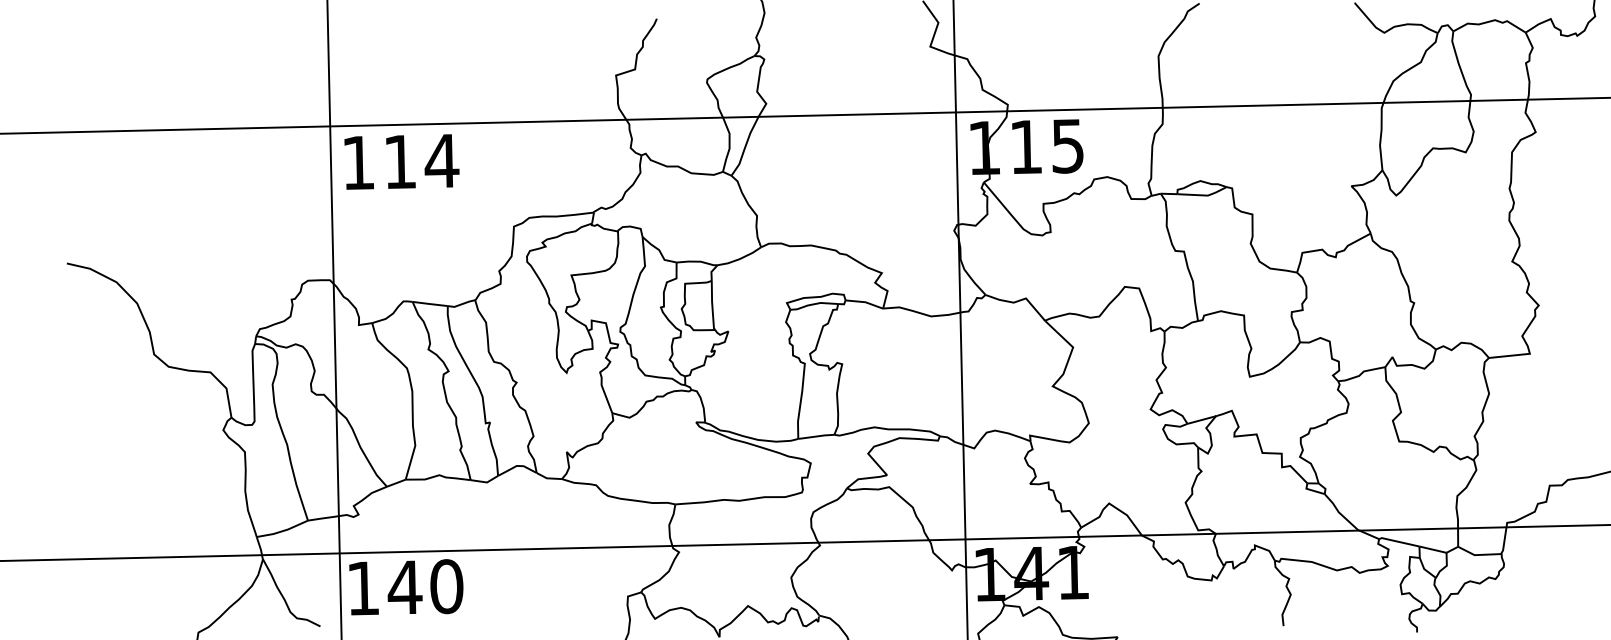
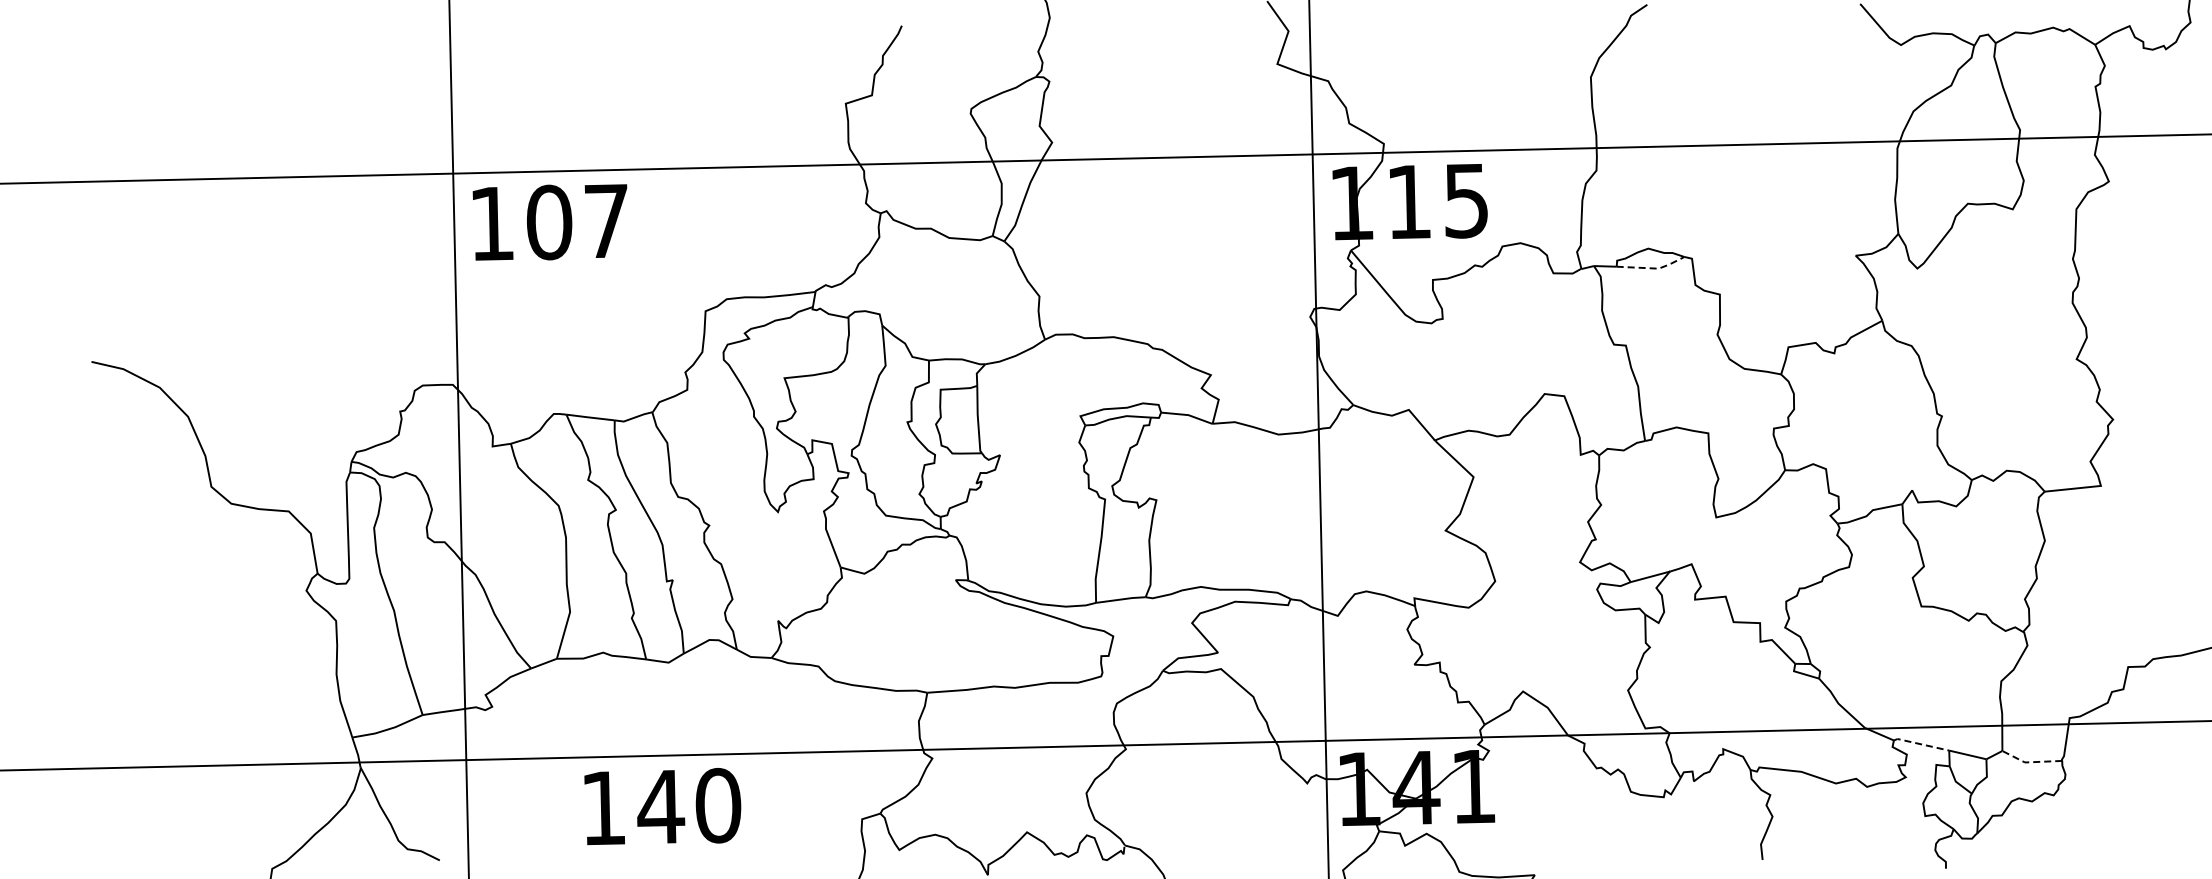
text: (421, 162) -> (578, 222), 114 -> 107
line: (1203, 195) -> (1652, 268), solid -> dashed
line: (1398, 542) -> (1920, 744), solid -> dashed
line: (1477, 555) -> (2029, 762), solid -> dashed
text: (406, 587) -> (662, 806), moved

